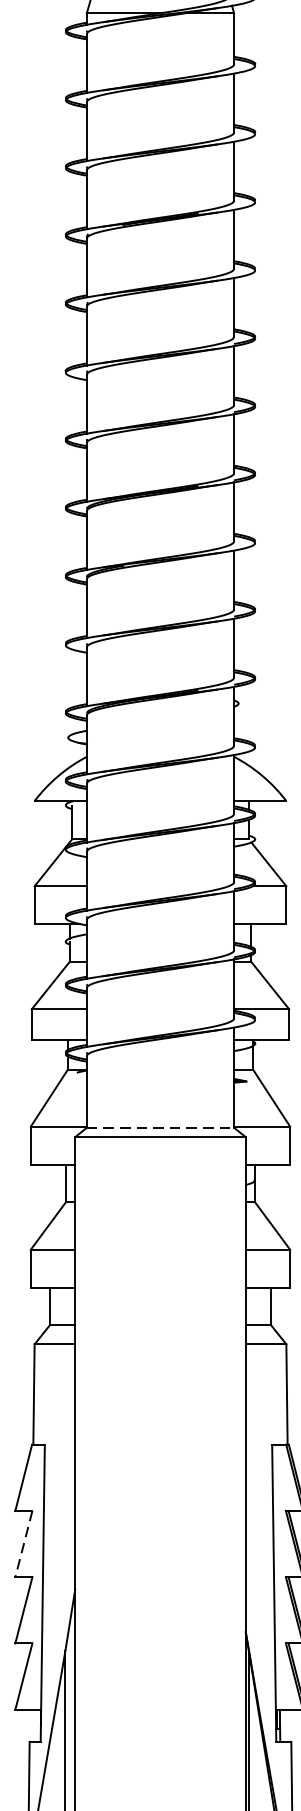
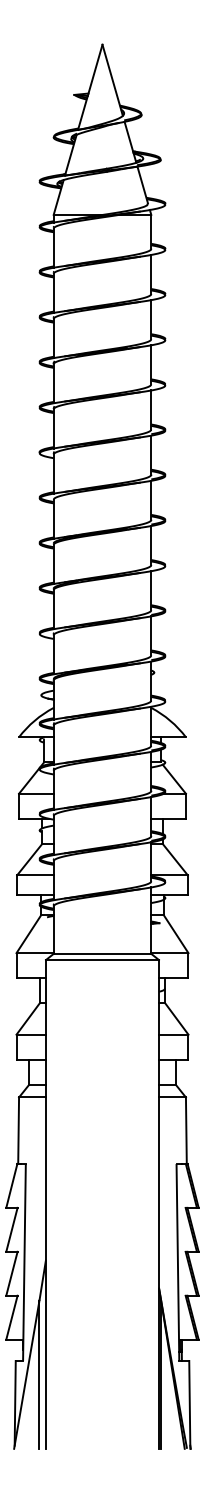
line: (160, 1127) -> (102, 953), dashed -> solid
line: (23, 1543) -> (11, 1229), dashed -> solid

